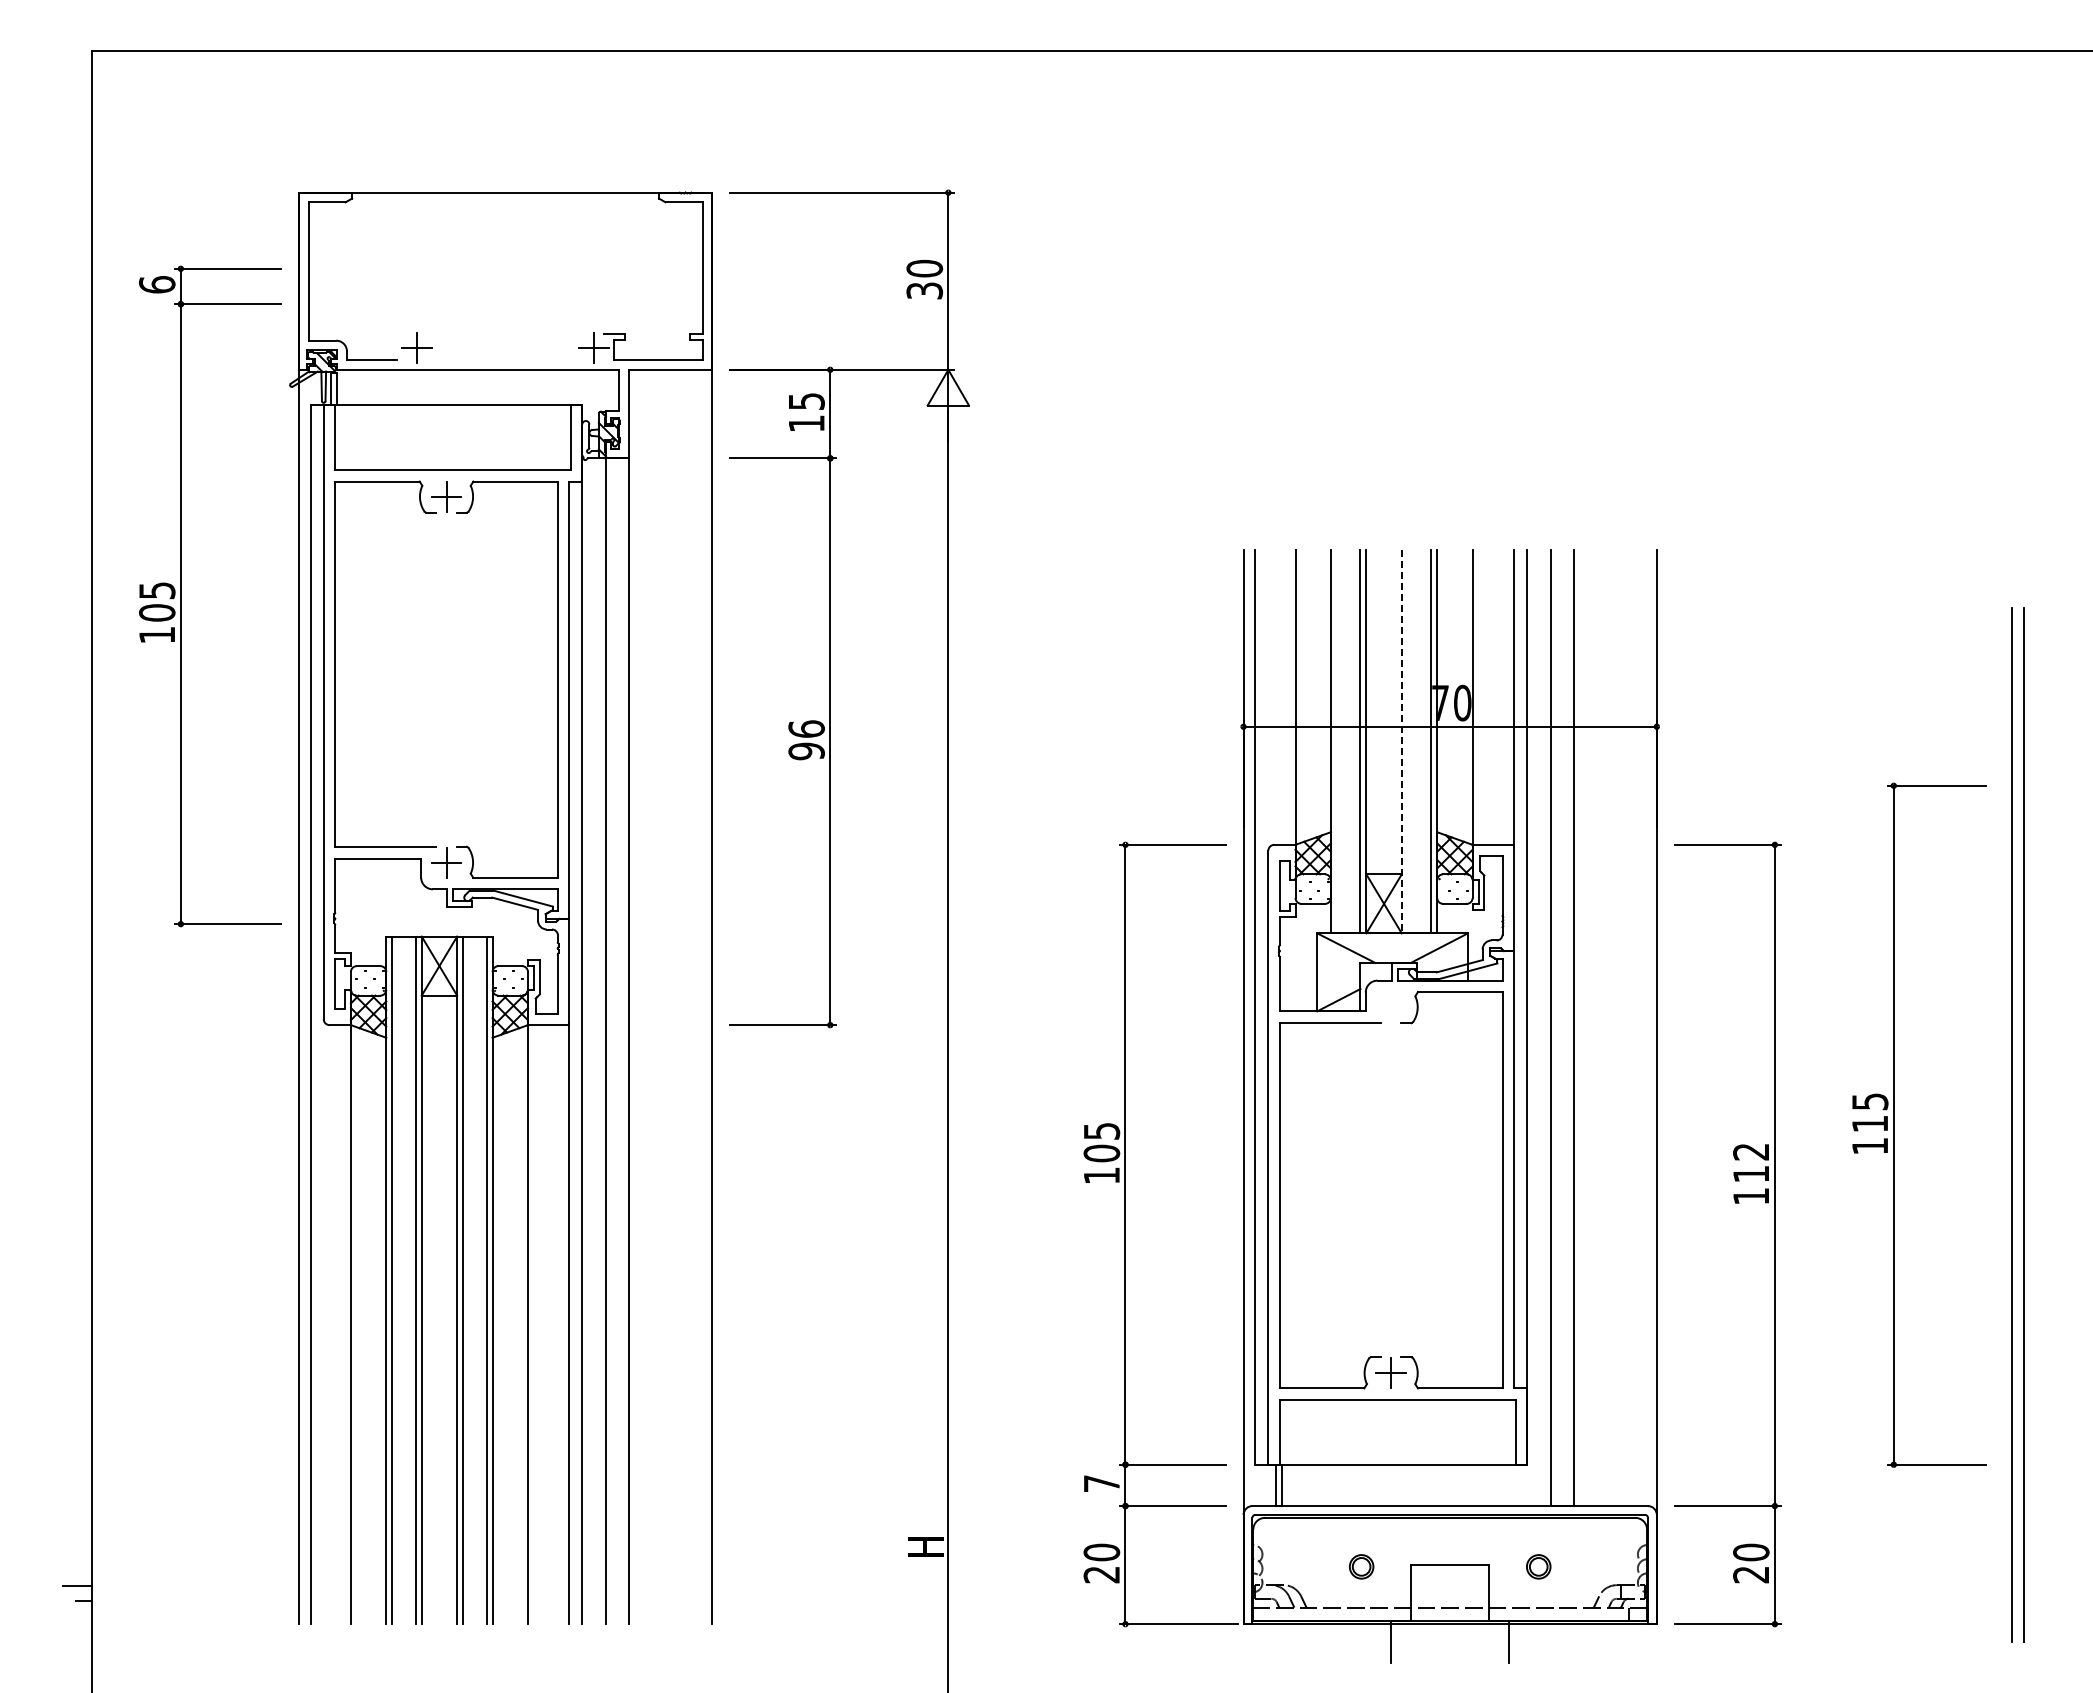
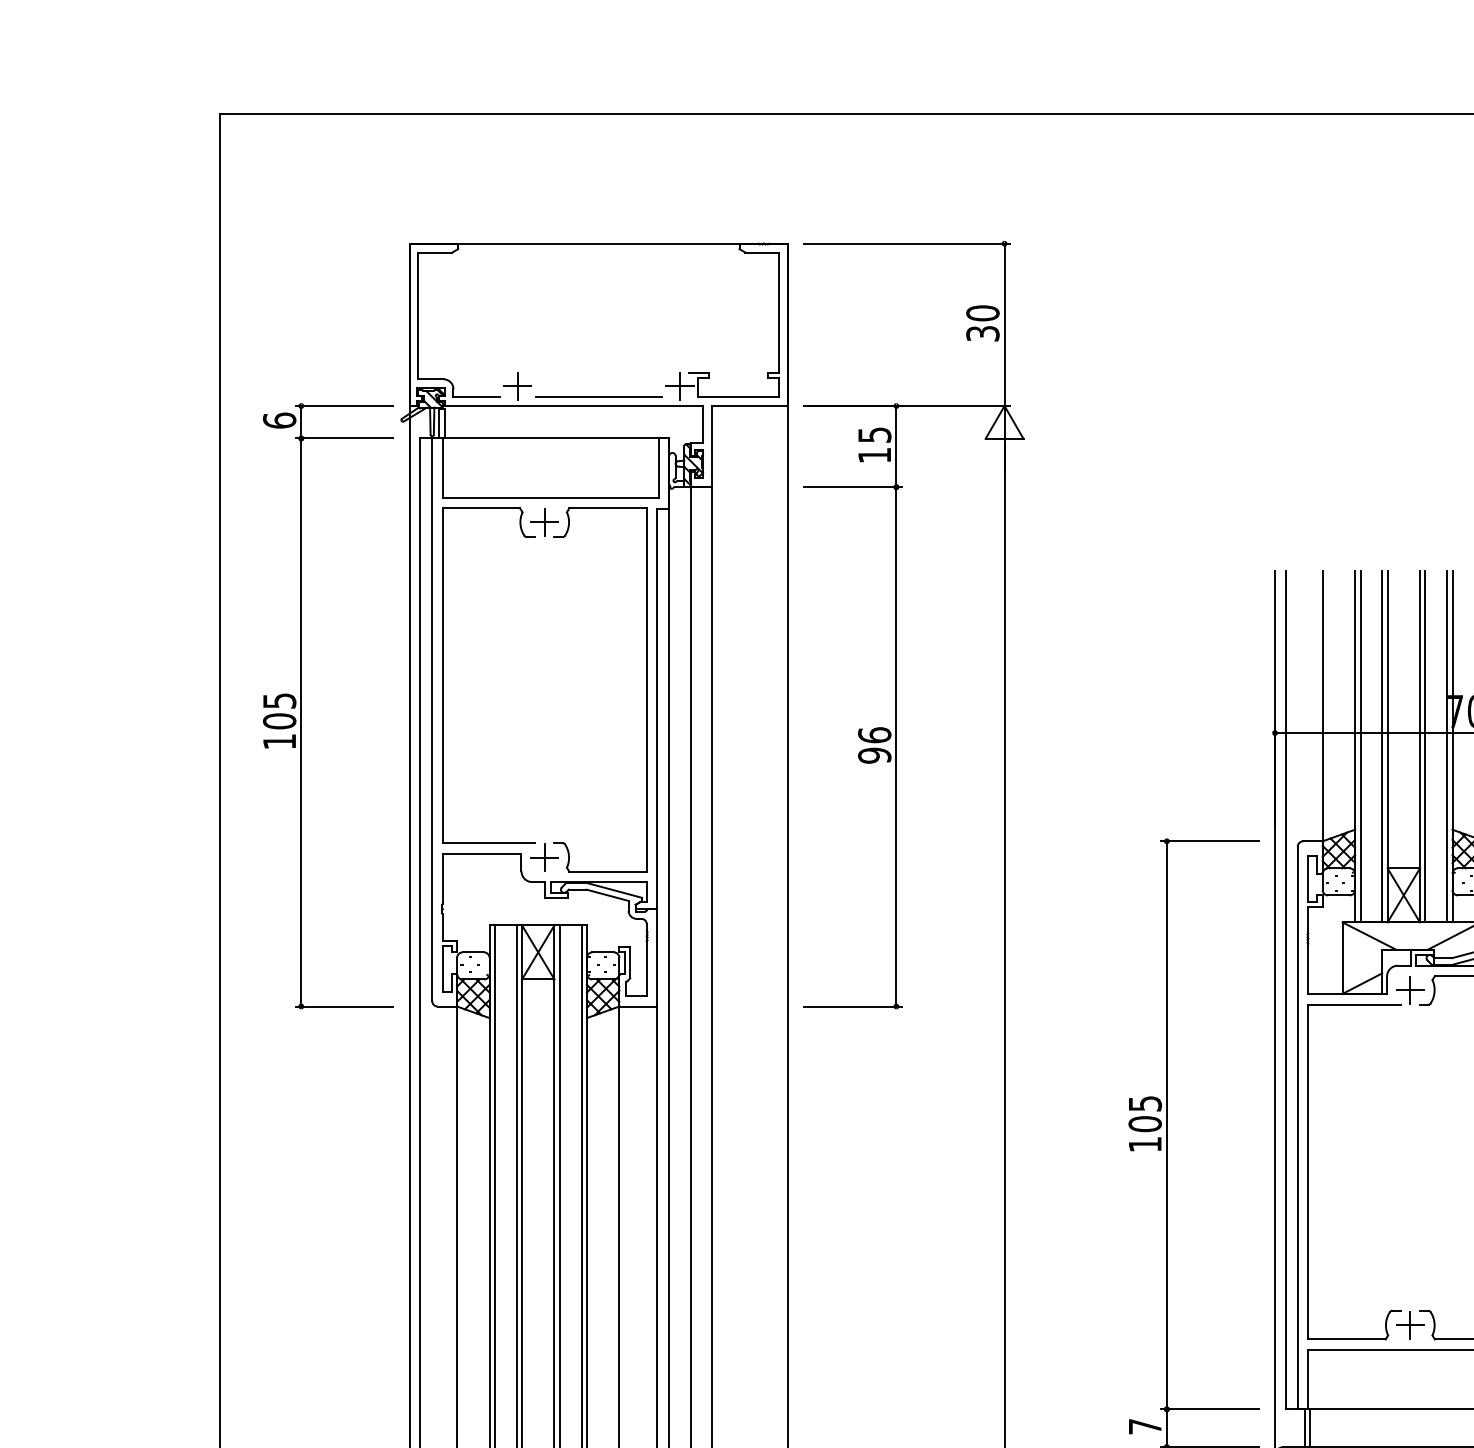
line: (505, 360) -> (598, 397), added
part: (181, 596) -> (301, 706), moved
line: (1336, 741) -> (1360, 746), added
line: (1401, 741) -> (1419, 746), dashed -> solid
line: (1407, 741) -> (1425, 746), added
part: (1390, 1006) -> (1409, 989), added

